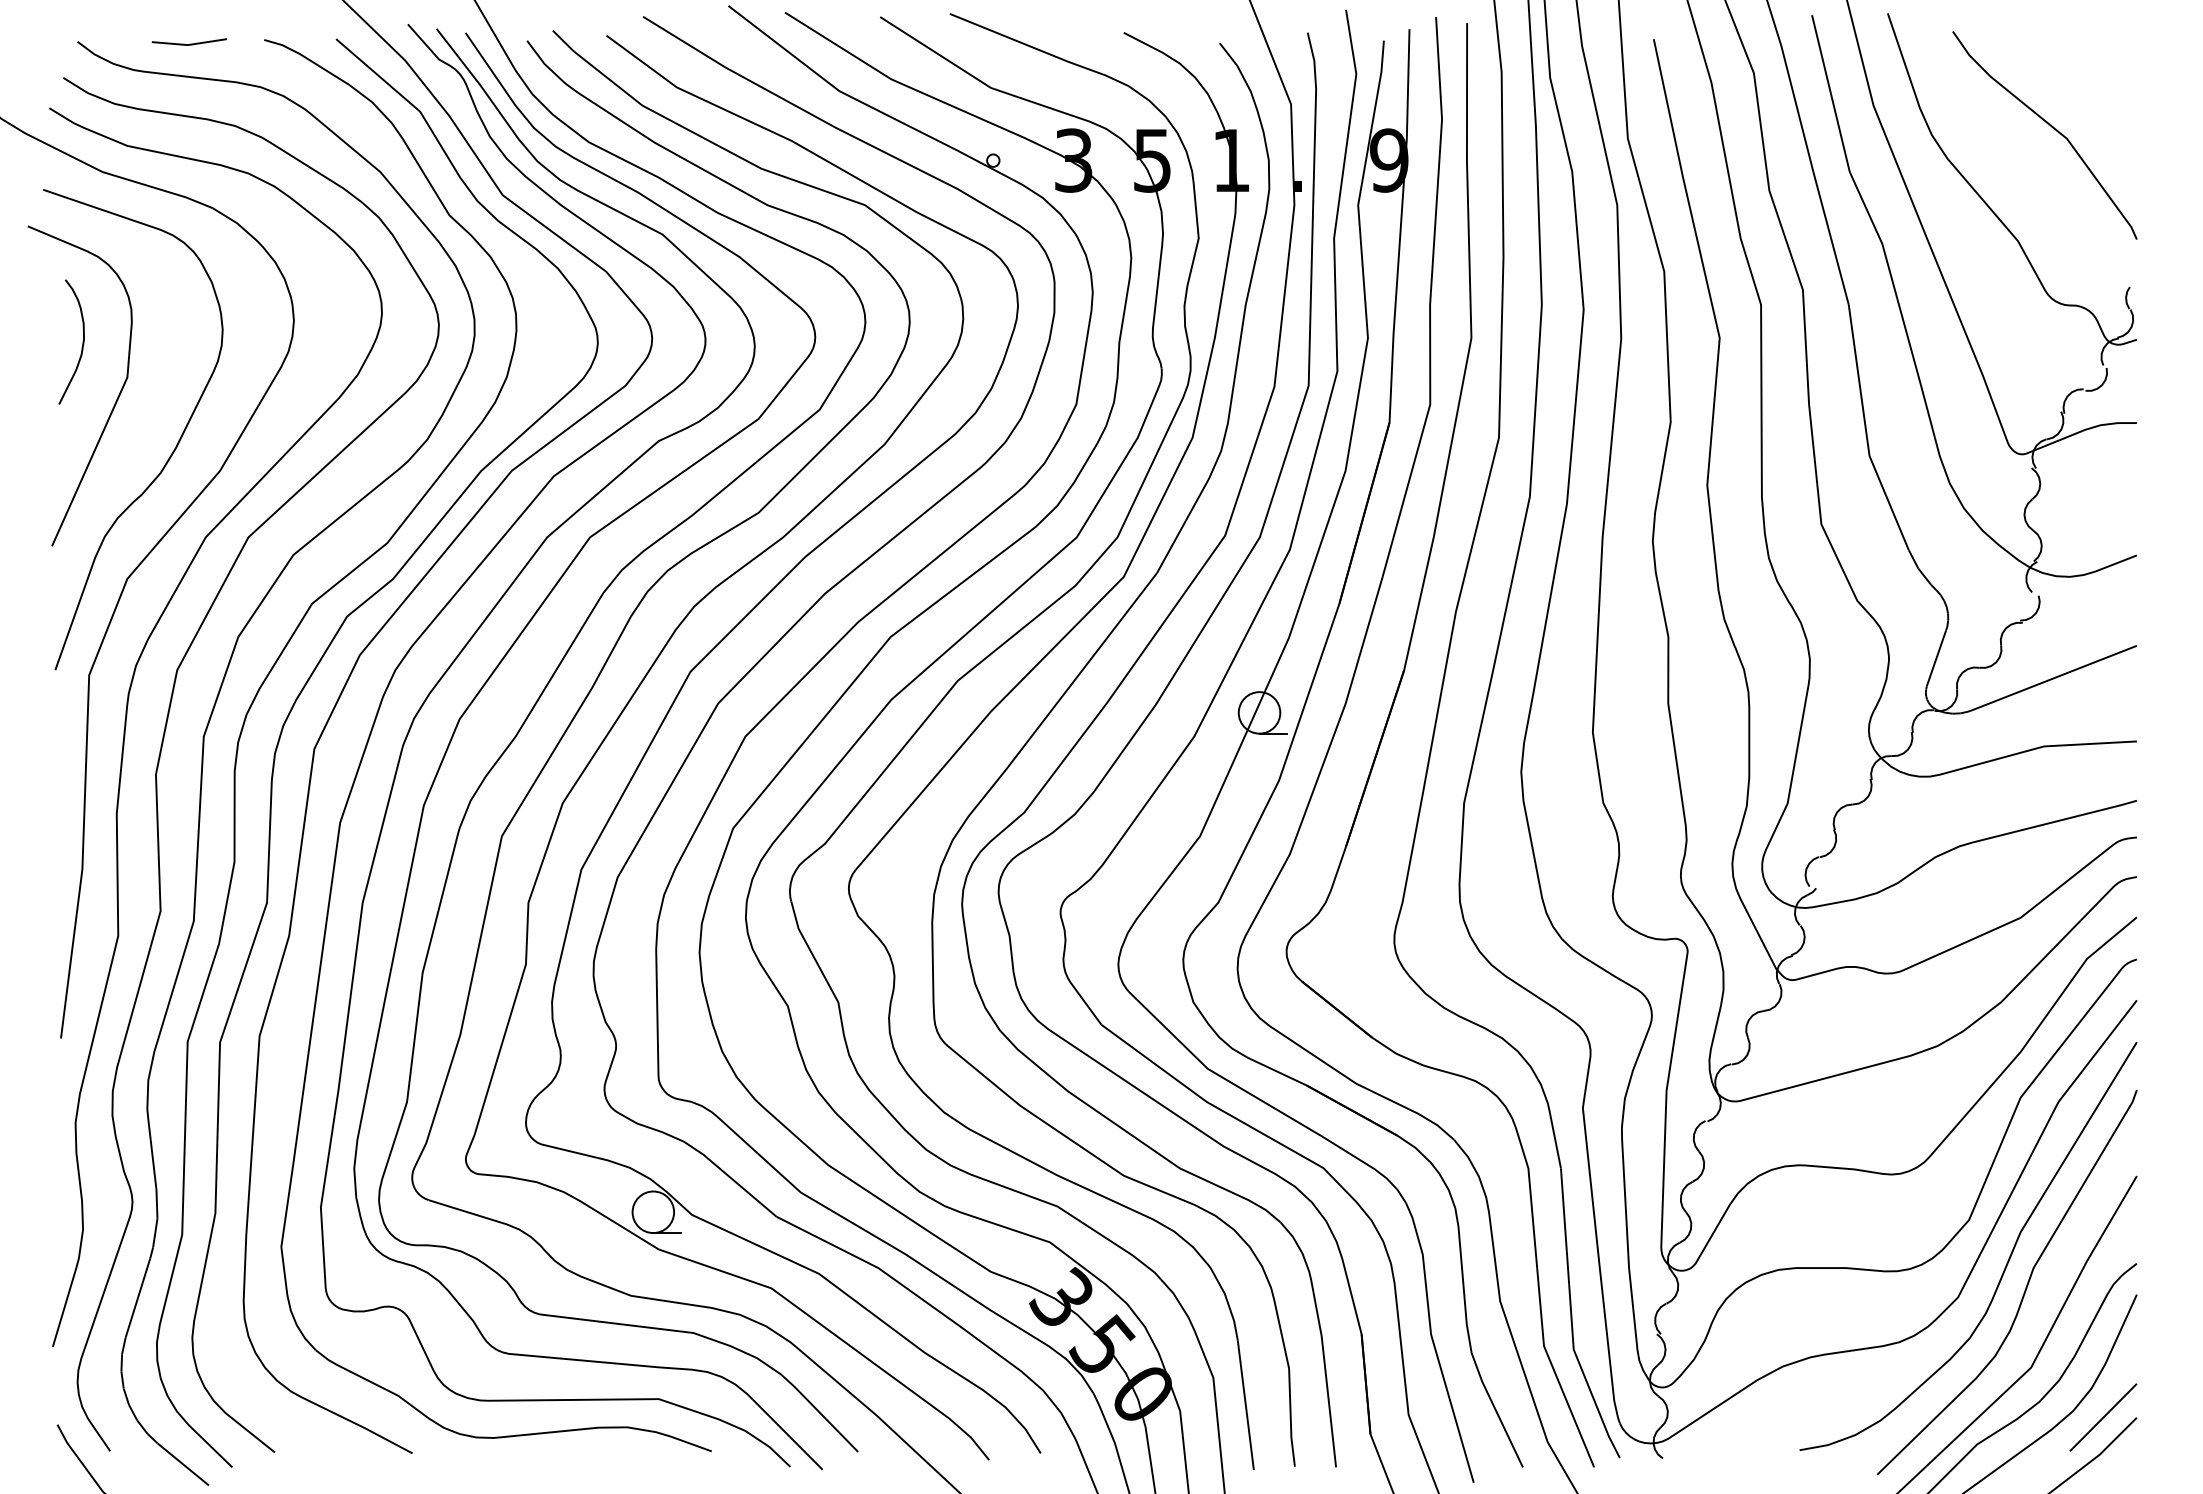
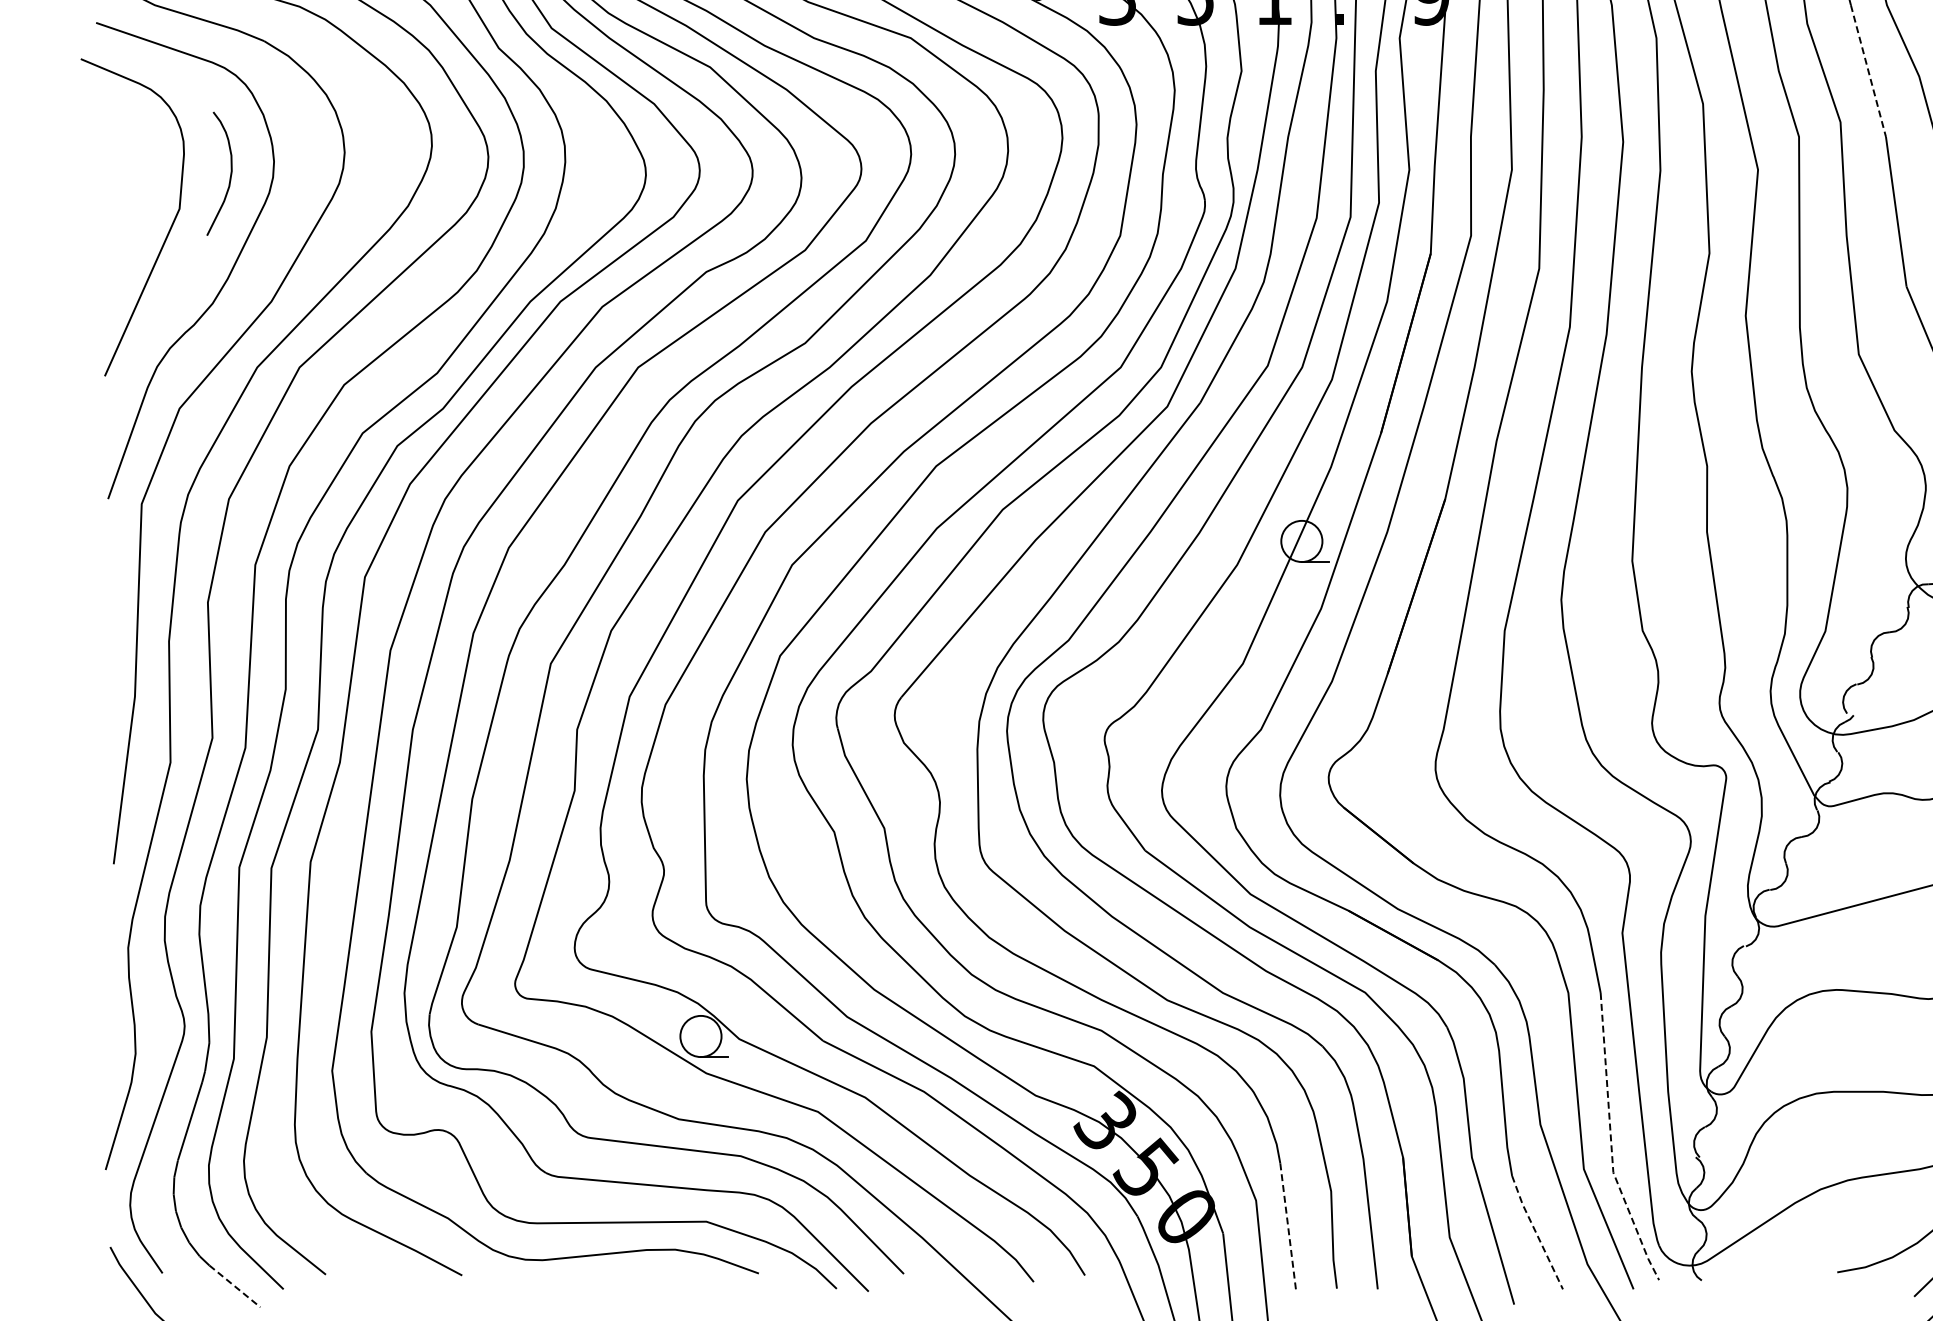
line: (1831, 238) -> (1868, 71), solid -> dashed
curve: (82, 341) -> (230, 173), moved
line: (1571, 1319) -> (1611, 1142), solid -> dashed
line: (1245, 1405) -> (1287, 1228), solid -> dashed
line: (1495, 1410) -> (1535, 1232), solid -> dashed
line: (183, 1464) -> (235, 1286), solid -> dashed

